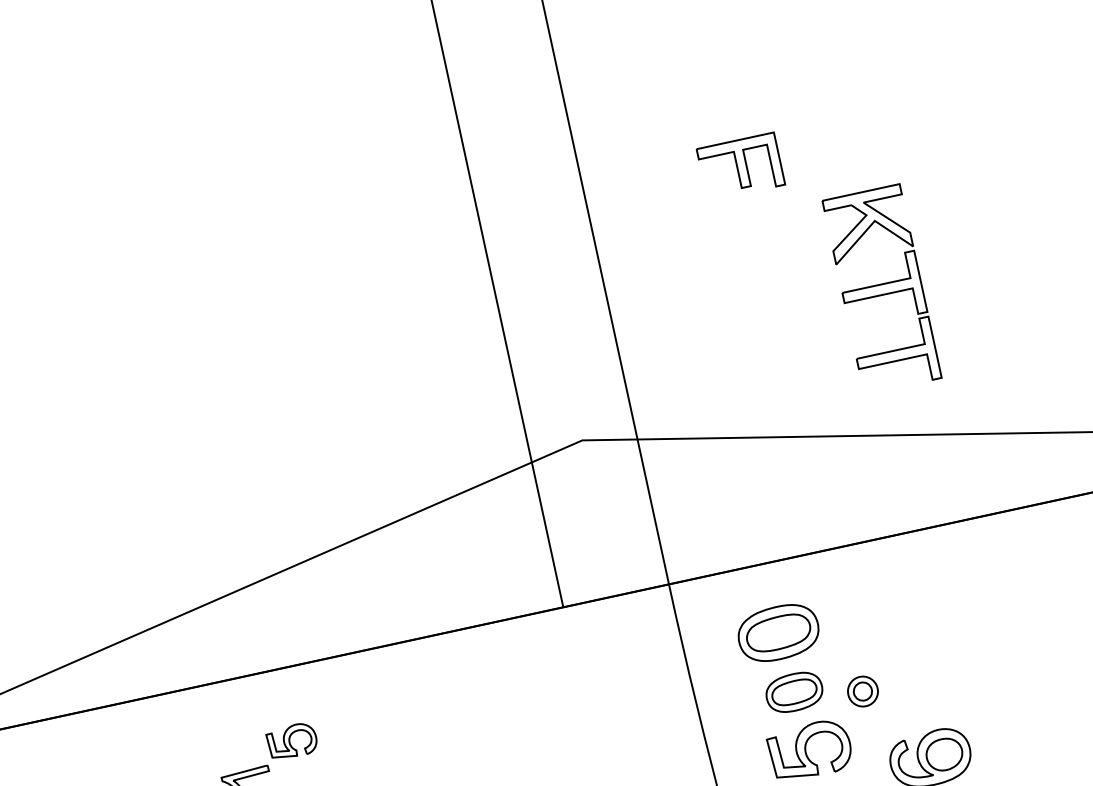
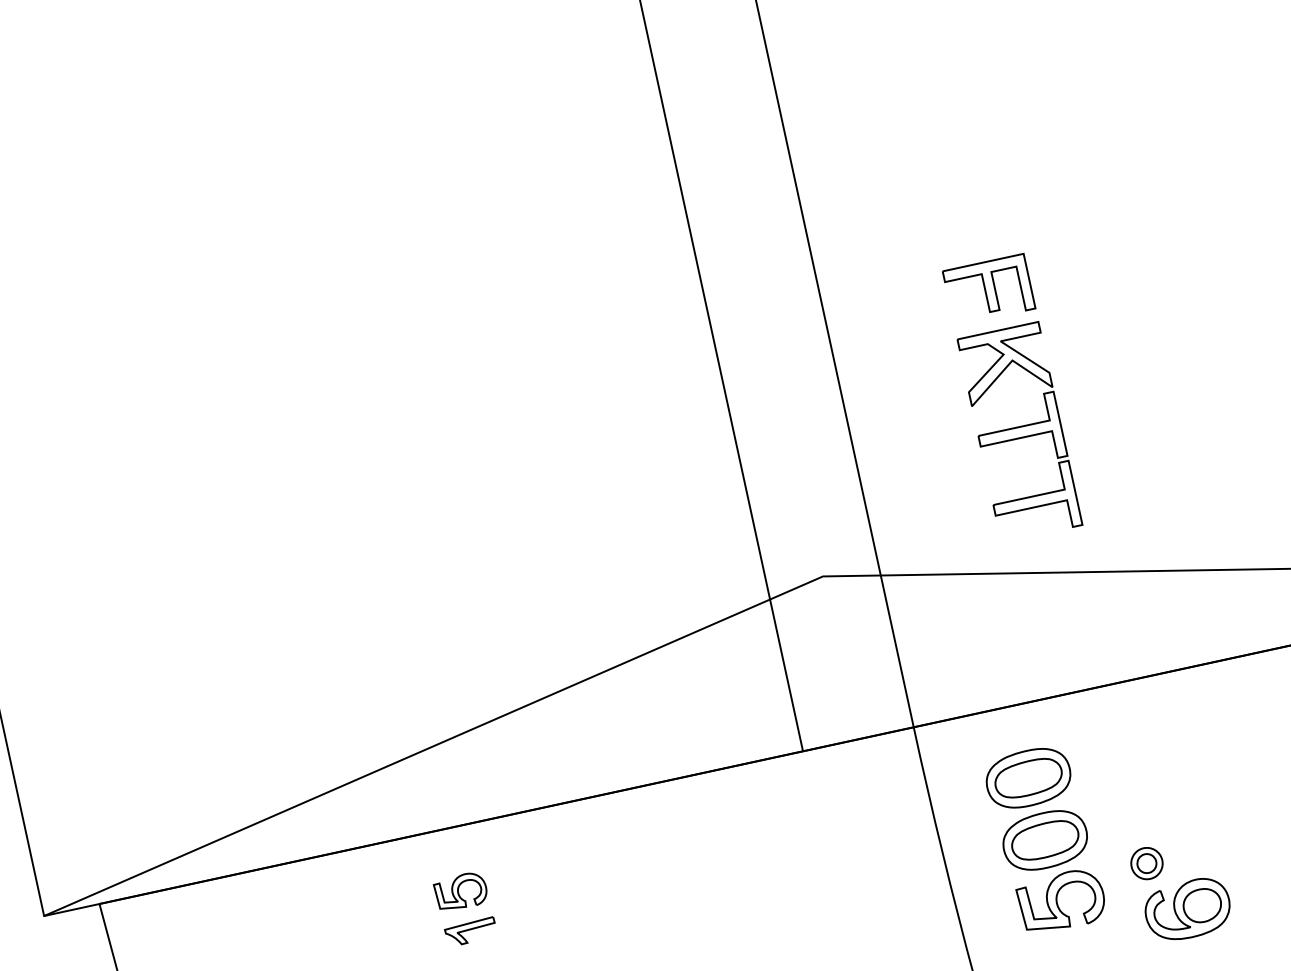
part: (881, 282) -> (1019, 424), moved
part: (862, 691) -> (1146, 863), moved
part: (793, 692) -> (1044, 840), size x1.43
part: (290, 740) -> (459, 890), moved

